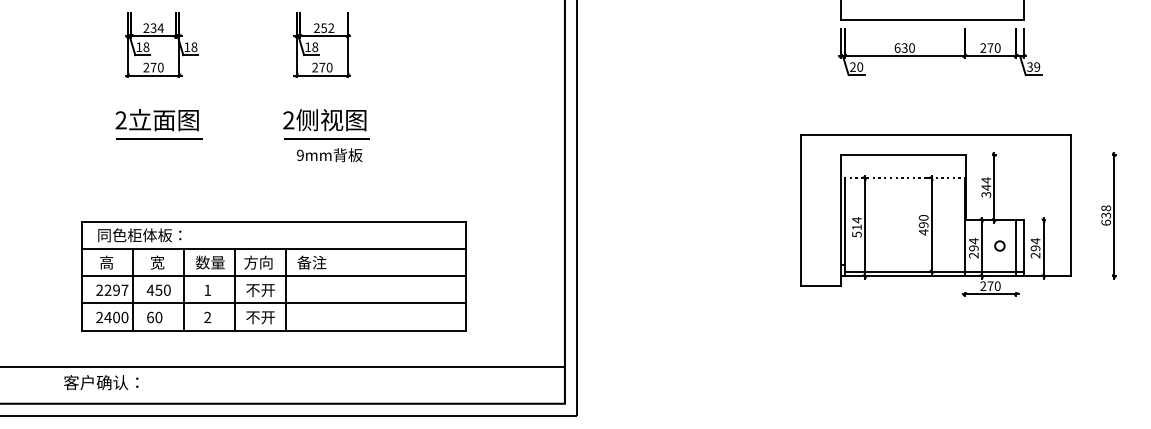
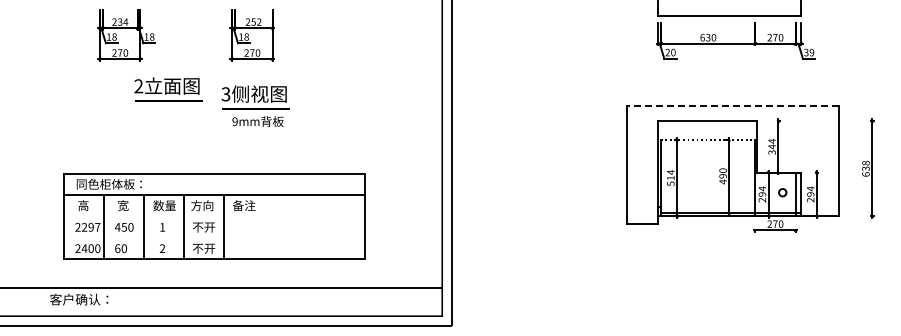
text: (288, 120) -> (225, 94), 2 -> 3
text: (159, 124) -> (168, 89), moved
line: (935, 134) -> (732, 105), solid -> dashed
line: (274, 276) -> (214, 216), removed
line: (274, 303) -> (214, 237), removed

